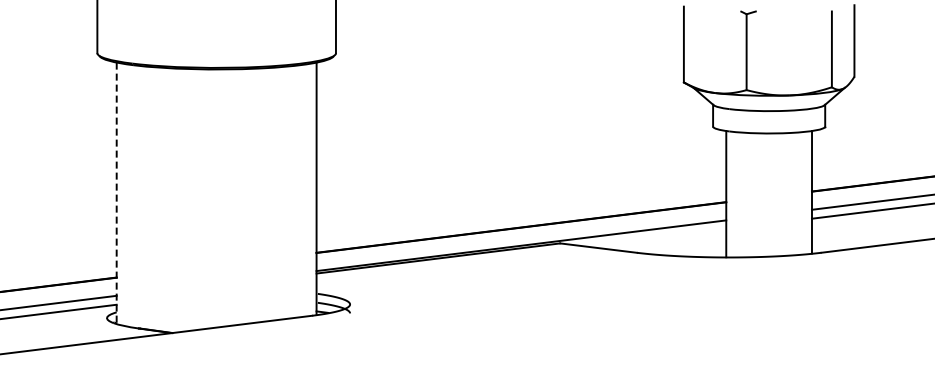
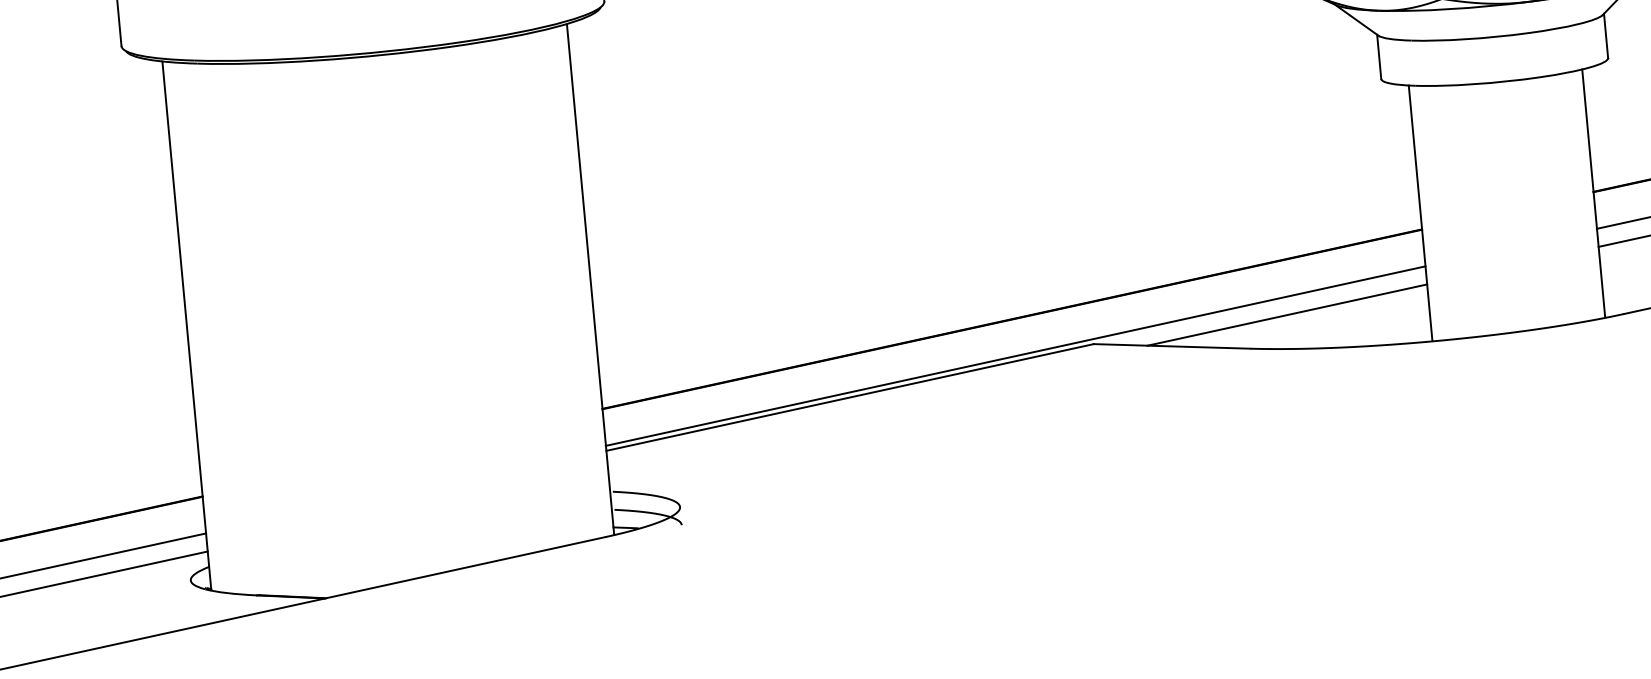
line: (116, 193) -> (186, 326), dashed -> solid
line: (656, 237) -> (1287, 314), added

